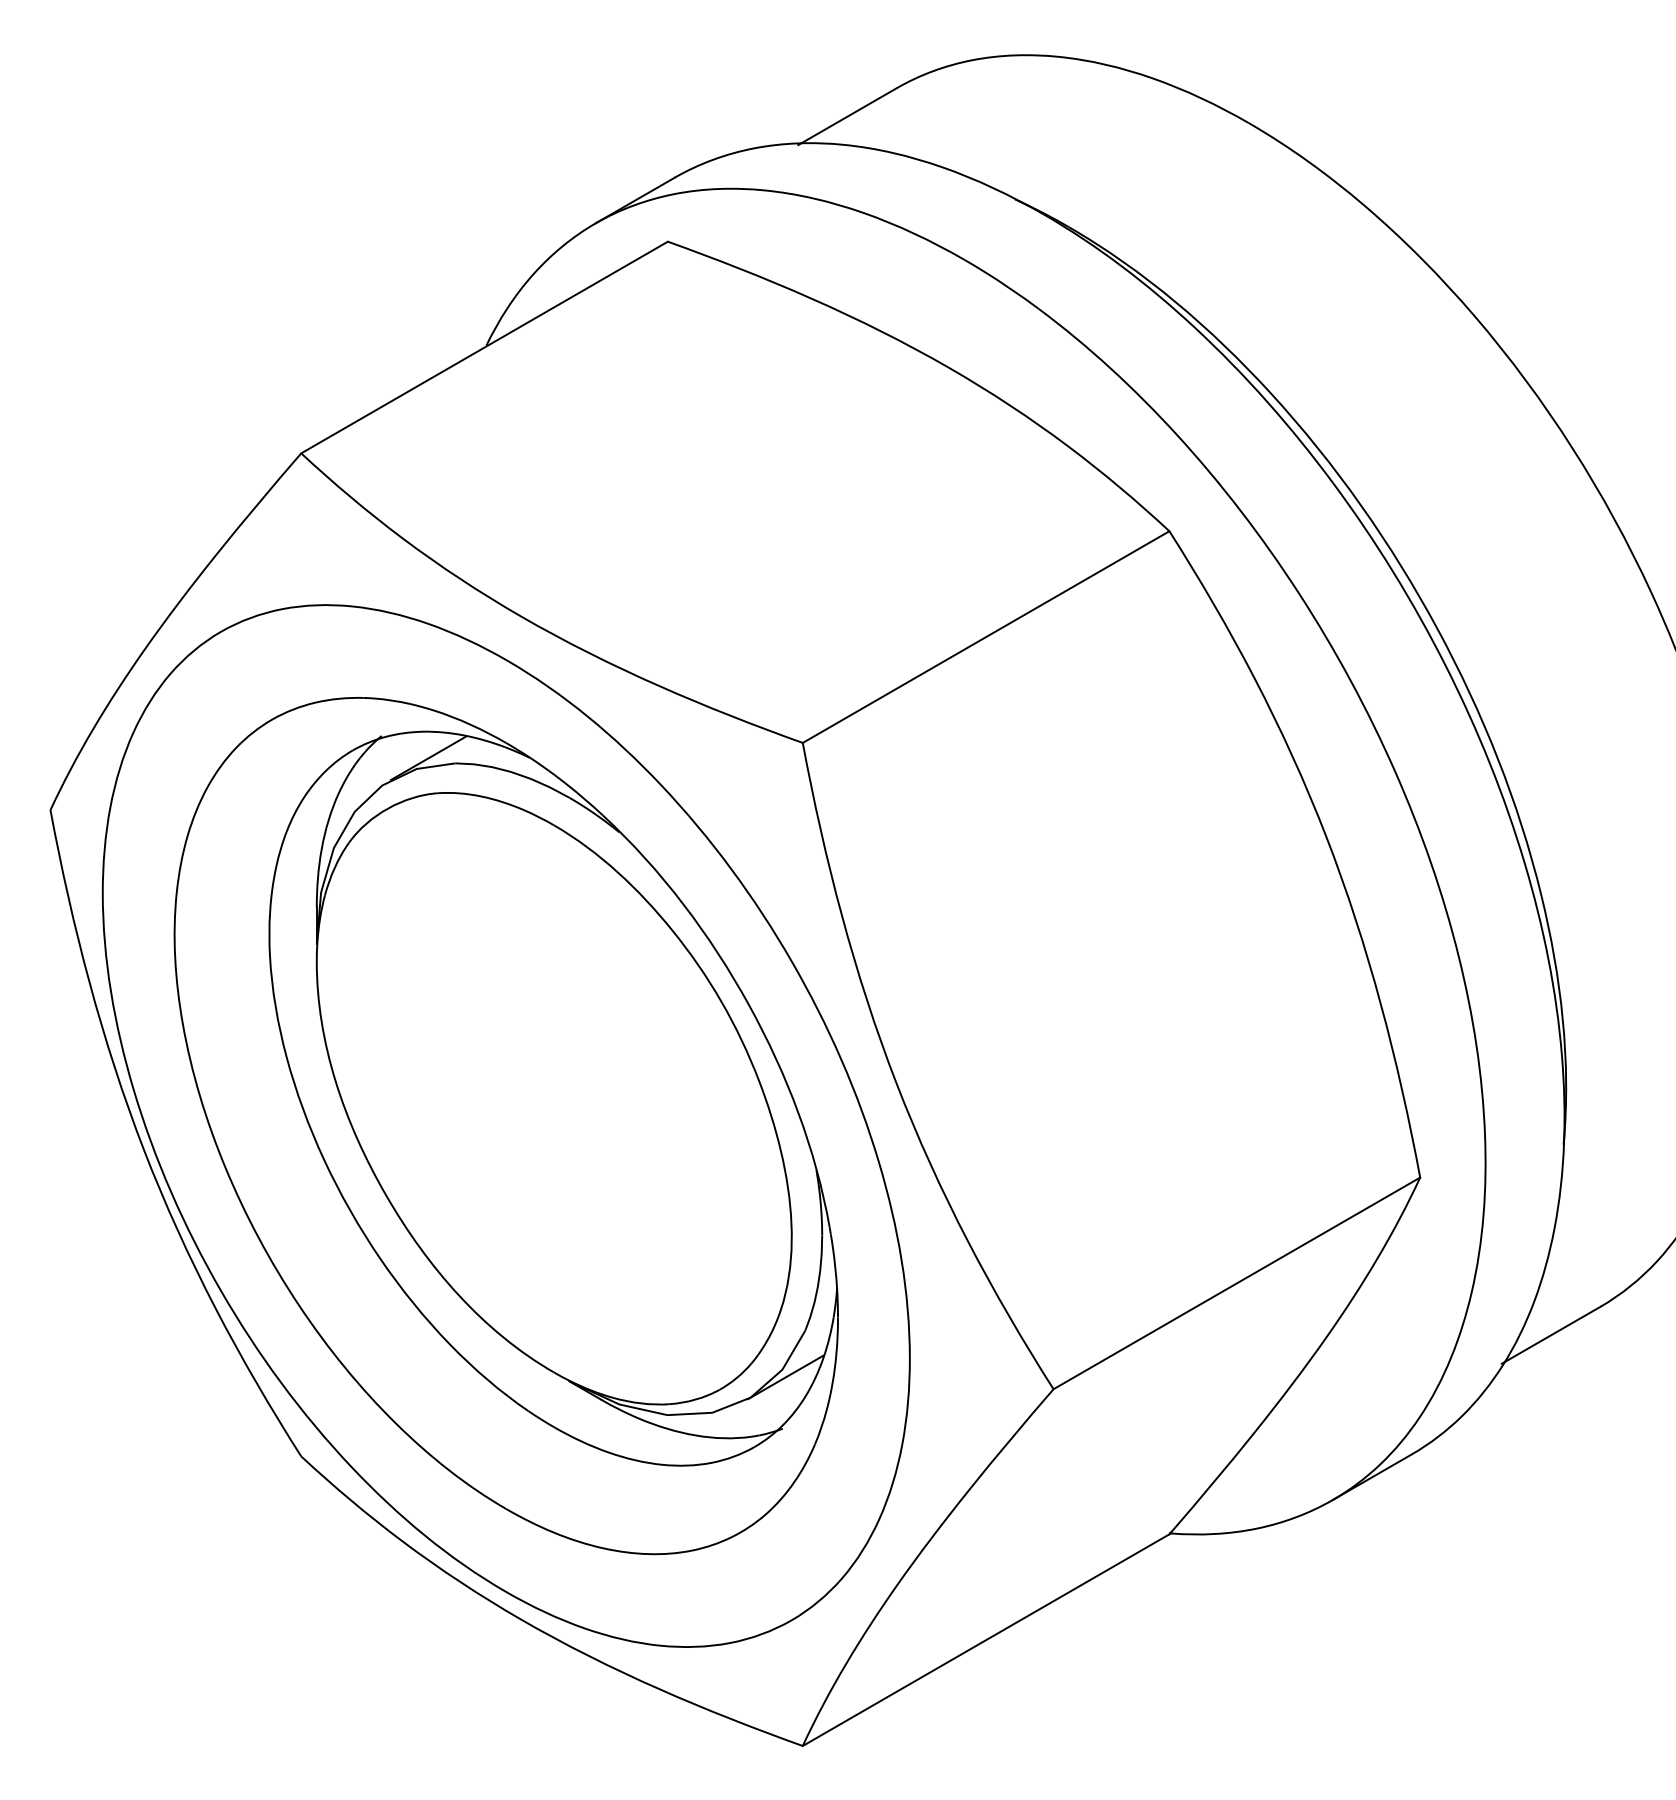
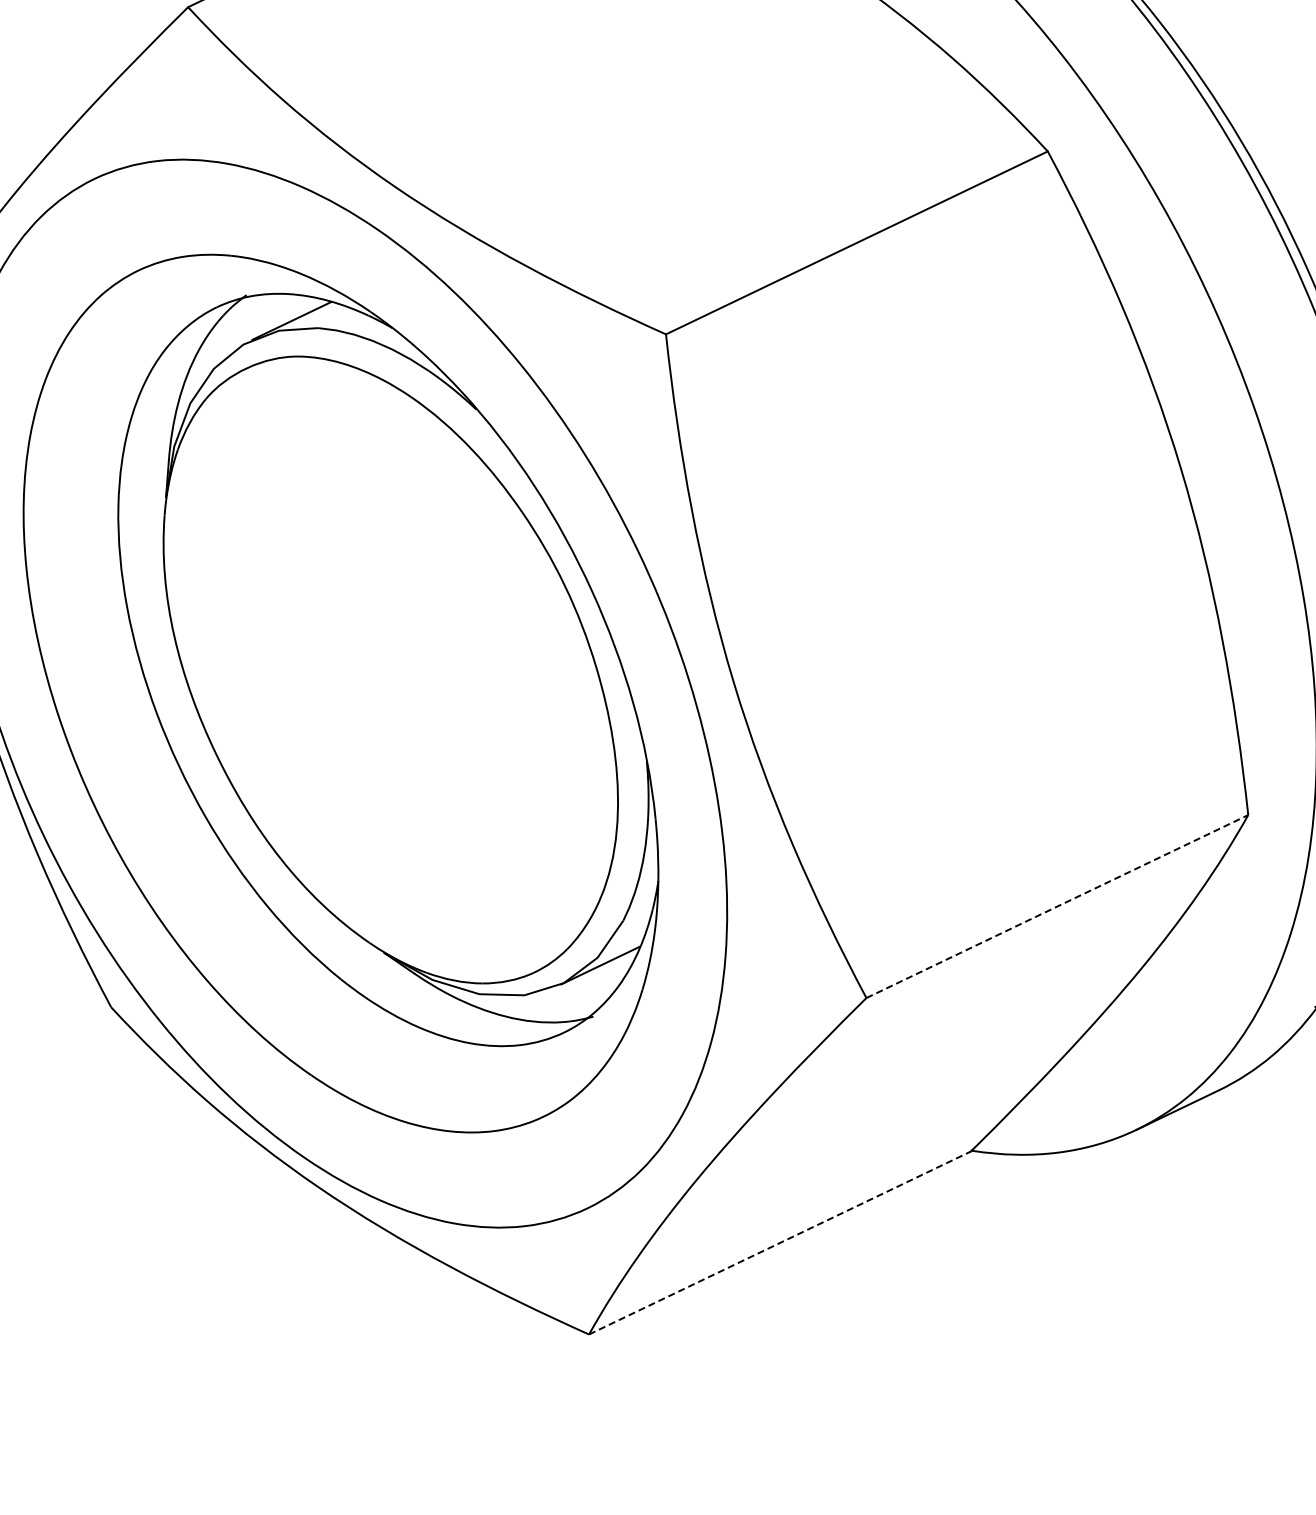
line: (1236, 1283) -> (1056, 906), solid -> dashed
line: (986, 1640) -> (780, 1243), solid -> dashed

